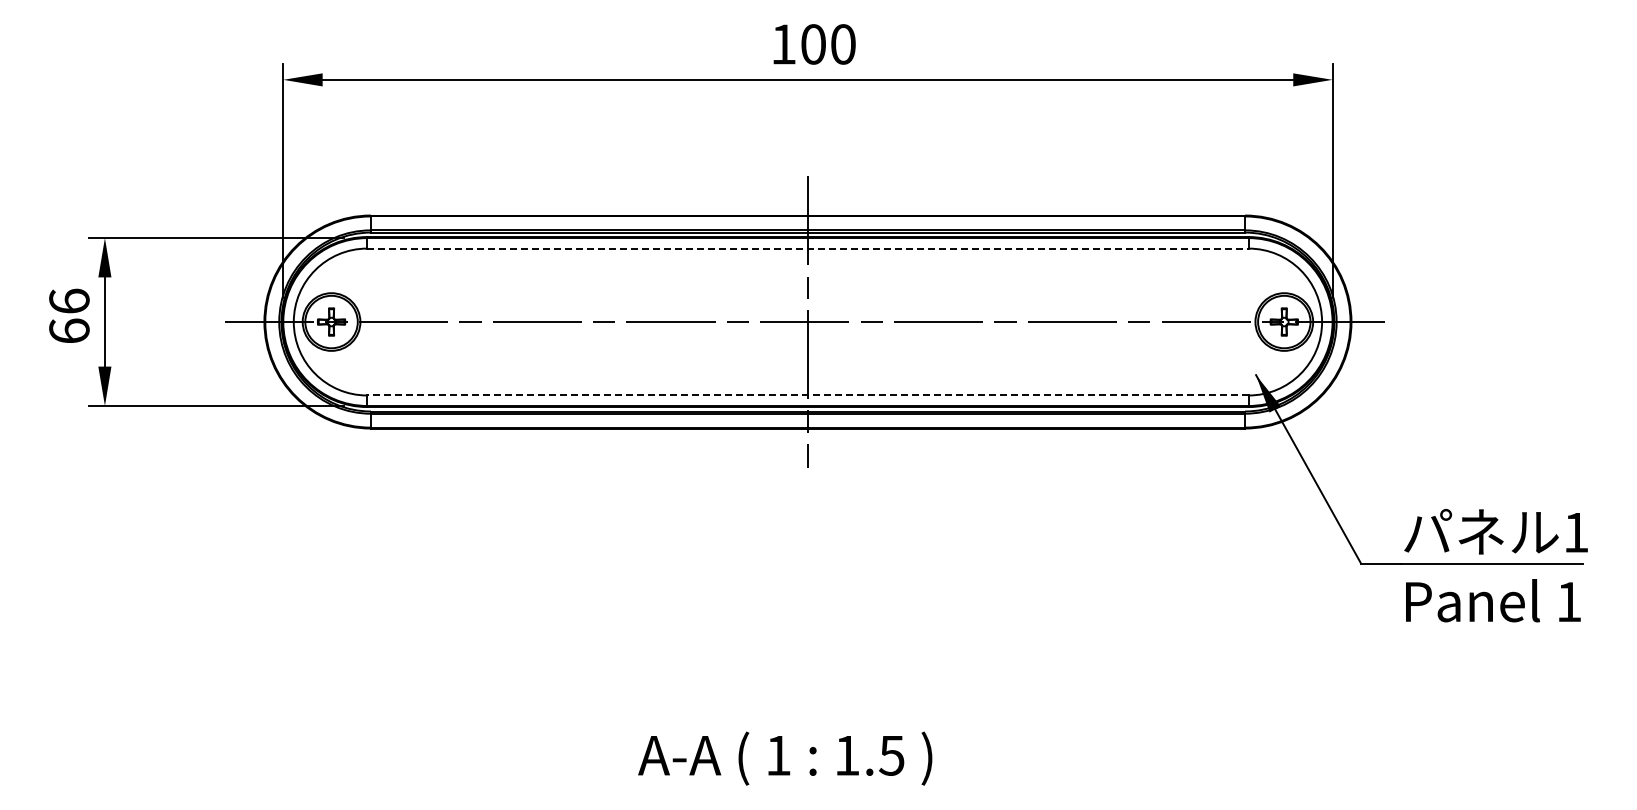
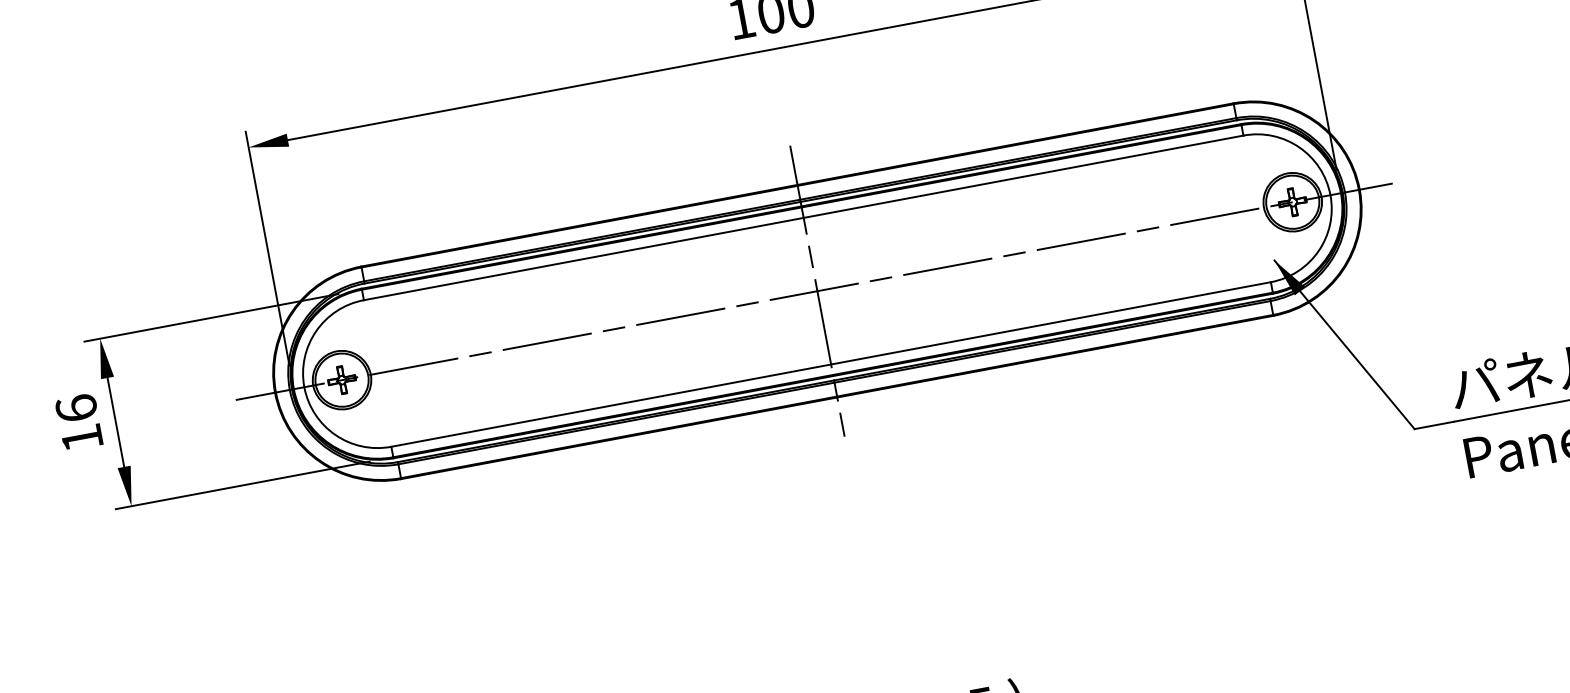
line: (807, 248) -> (803, 217), dashed -> solid
text: (69, 330) -> (82, 437), 66 -> 16
line: (807, 395) -> (830, 364), dashed -> solid

